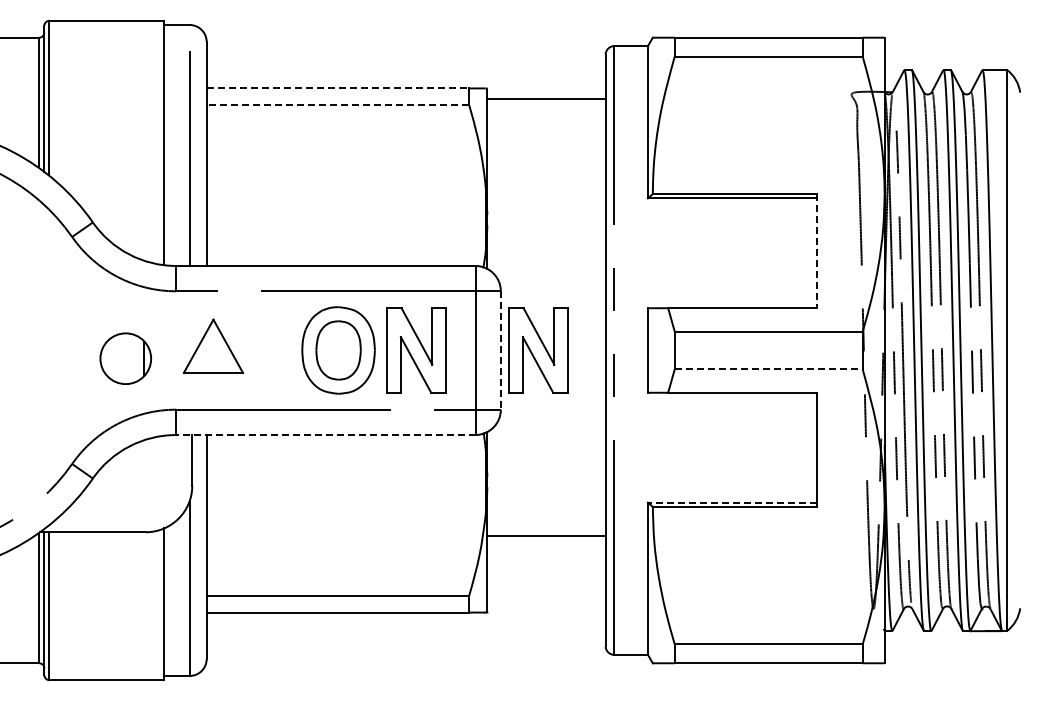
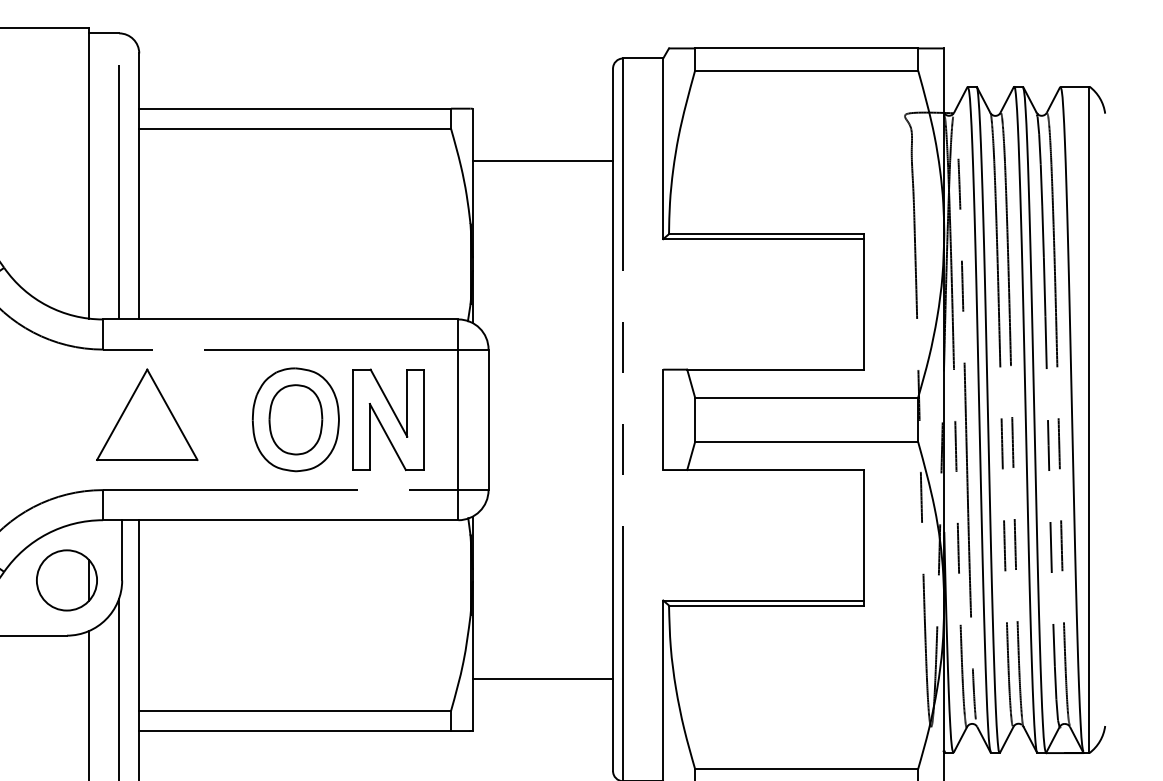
line: (338, 88) -> (295, 108), dashed -> solid
line: (546, 99) -> (542, 160), moved
line: (337, 105) -> (294, 128), dashed -> solid
line: (817, 251) -> (864, 302), dashed -> solid
part: (213, 346) -> (147, 415), size x1.43
line: (500, 350) -> (488, 419), dashed -> solid
part: (538, 350) -> (533, 419), removed
part: (125, 358) -> (66, 580), moved
line: (768, 369) -> (806, 442), dashed -> solid
line: (325, 435) -> (280, 520), dashed -> solid
line: (732, 502) -> (763, 600), dashed -> solid
line: (546, 535) -> (542, 678), moved

